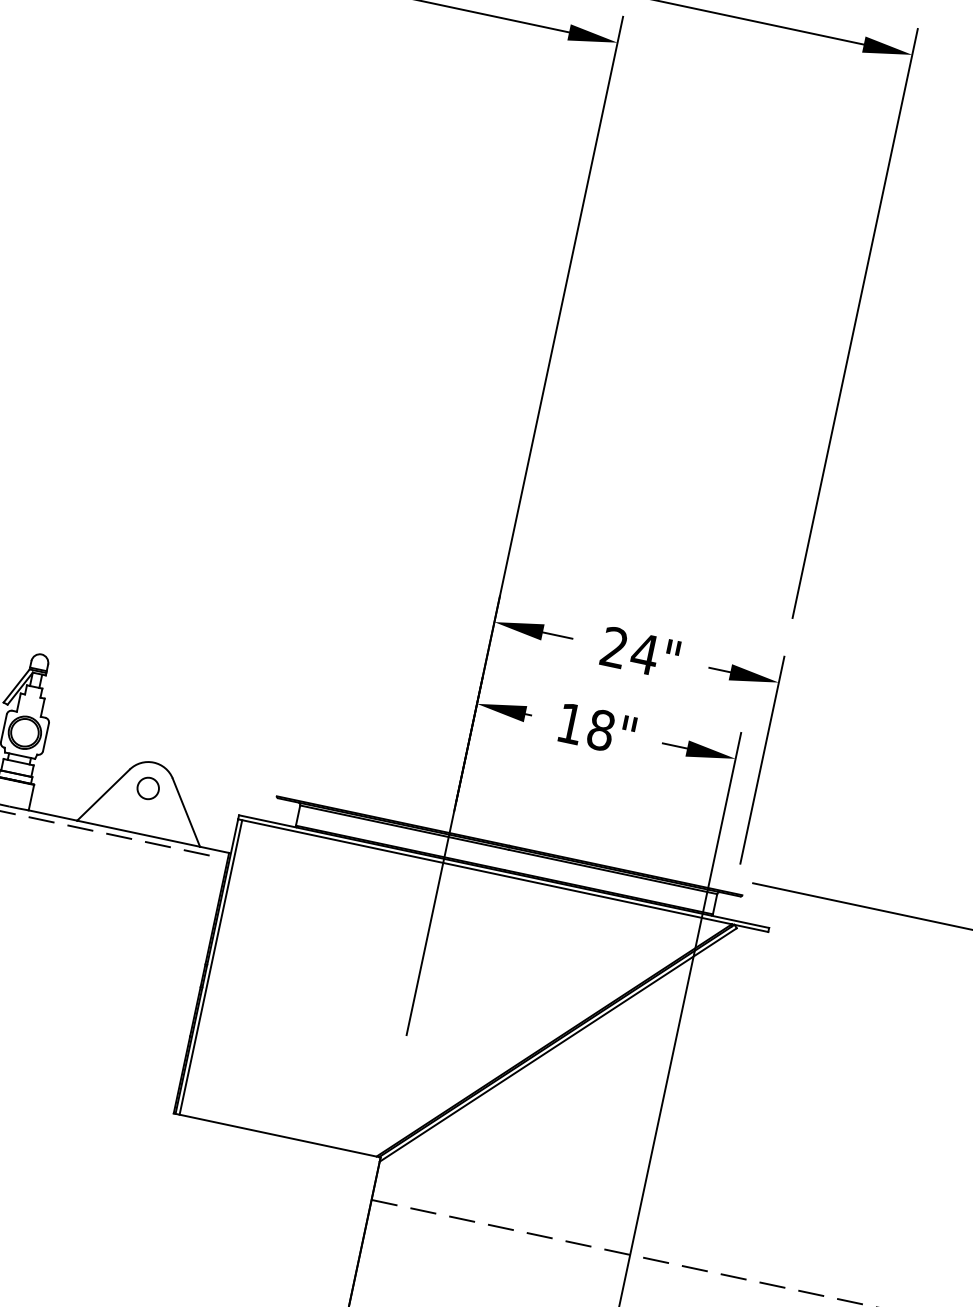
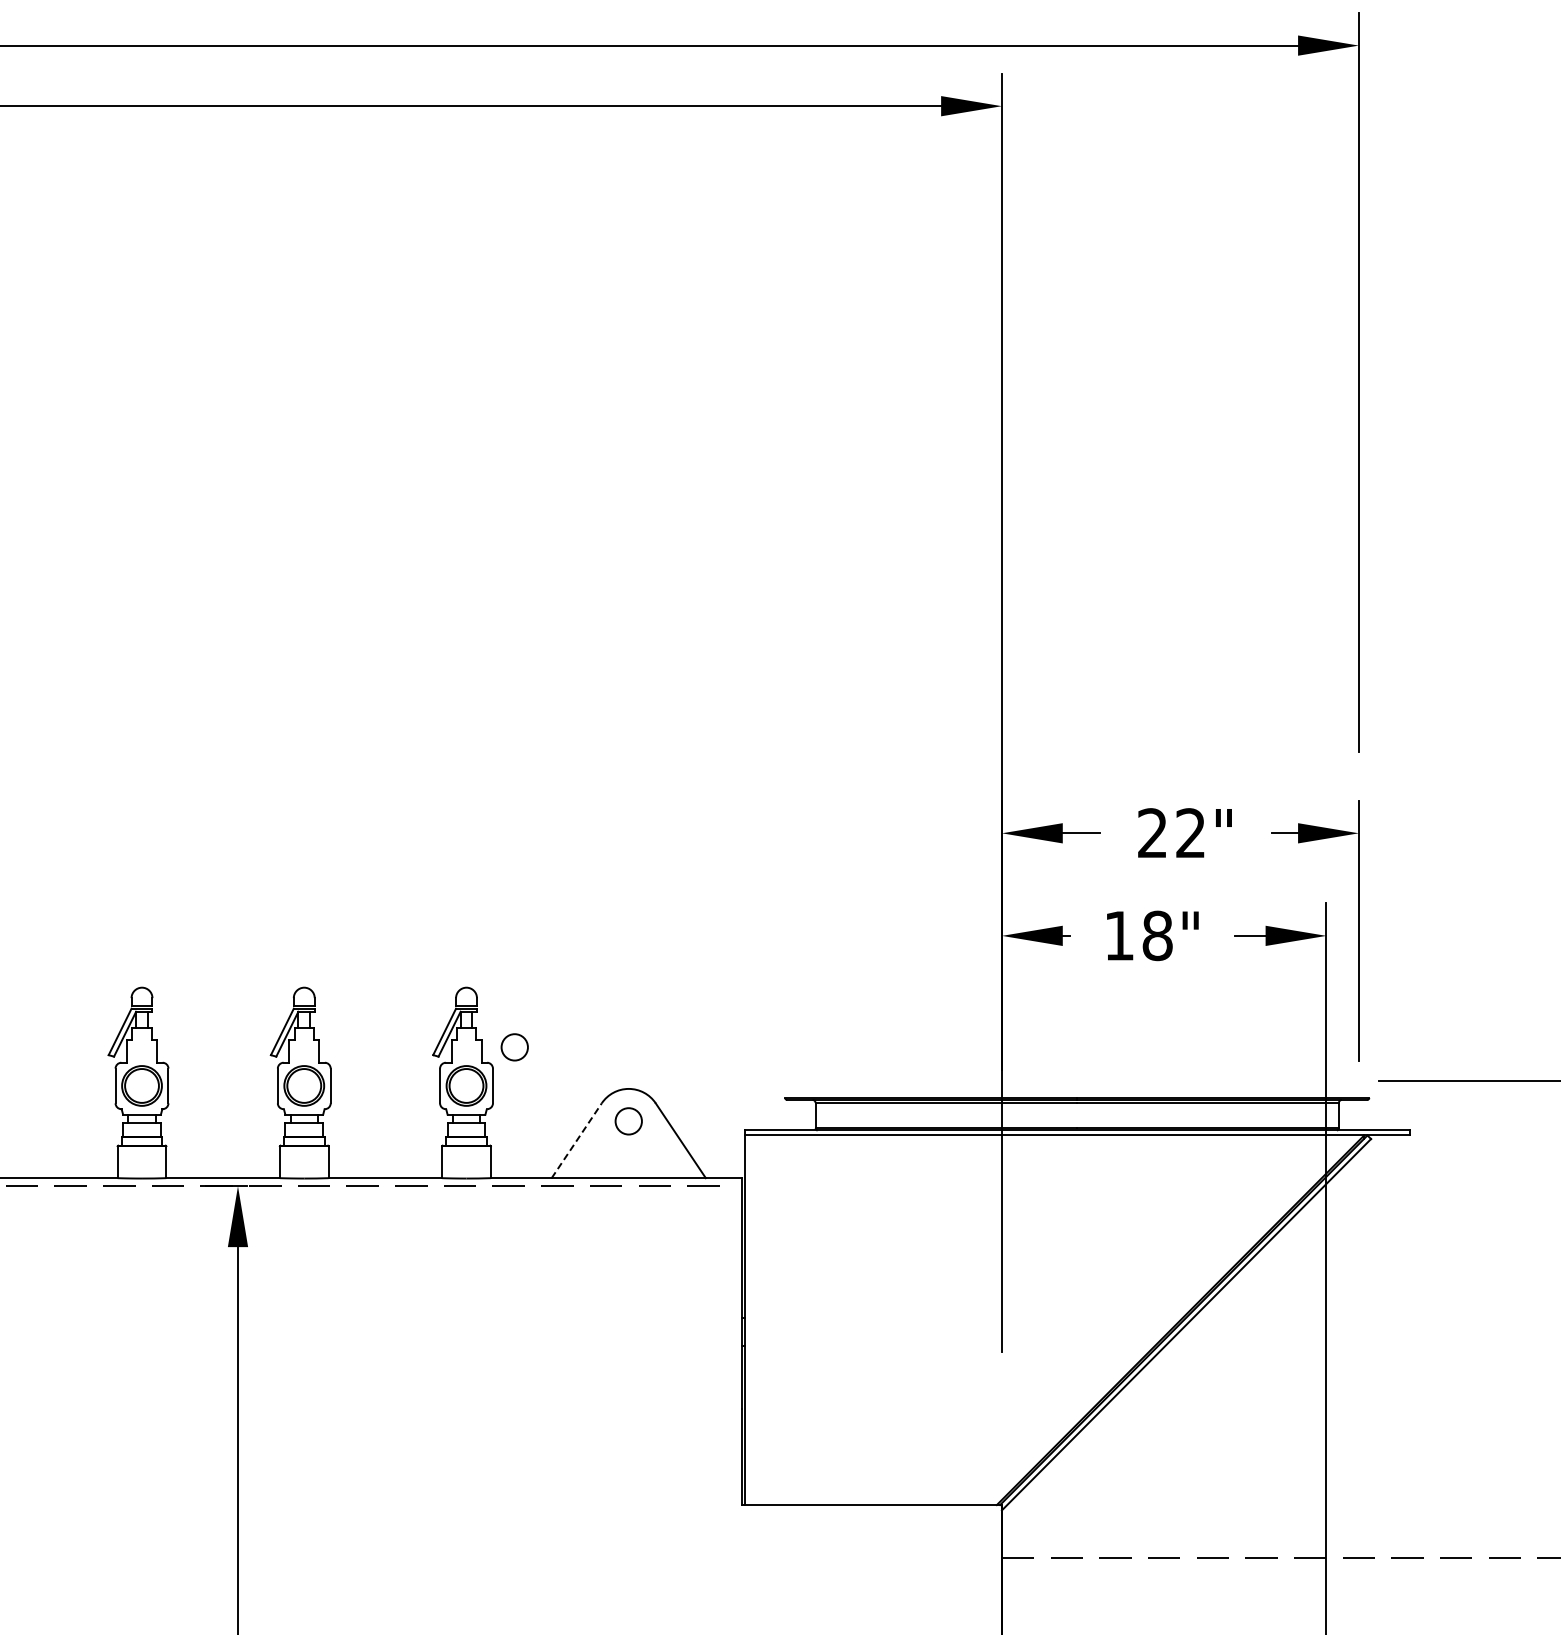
text: (644, 653) -> (1190, 832), 24" -> 22"
circle: (69, 710) -> (514, 1047), added
line: (104, 795) -> (577, 1140), solid -> dashed
line: (210, 967) -> (749, 1320), removed

